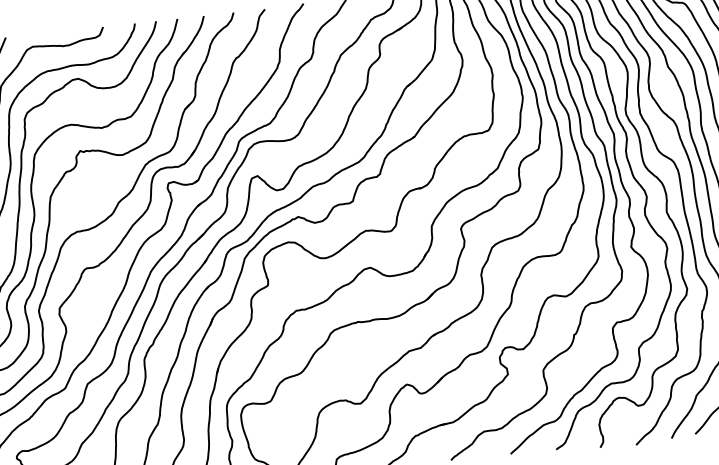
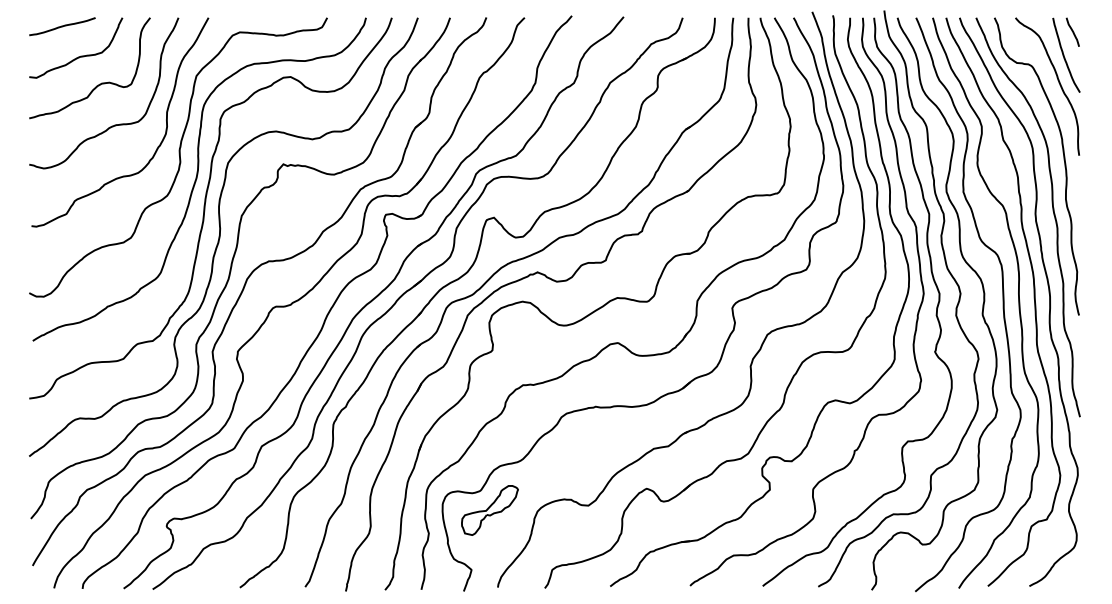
part: (279, 416) -> (489, 510), added

